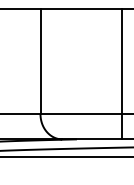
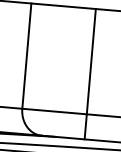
line: (122, 73) -> (90, 73), moved

